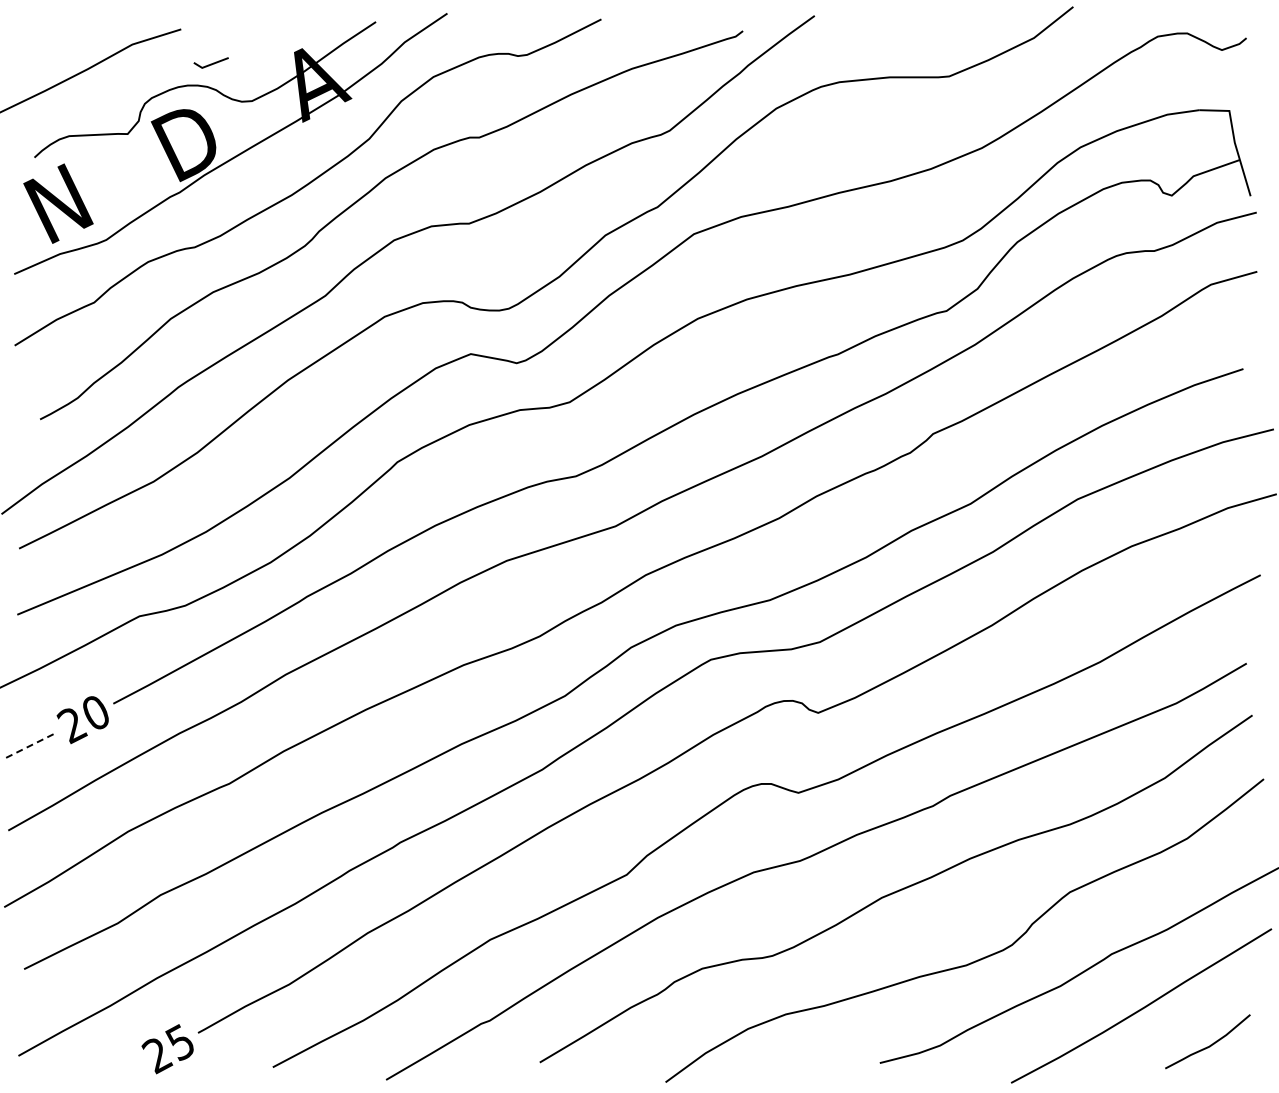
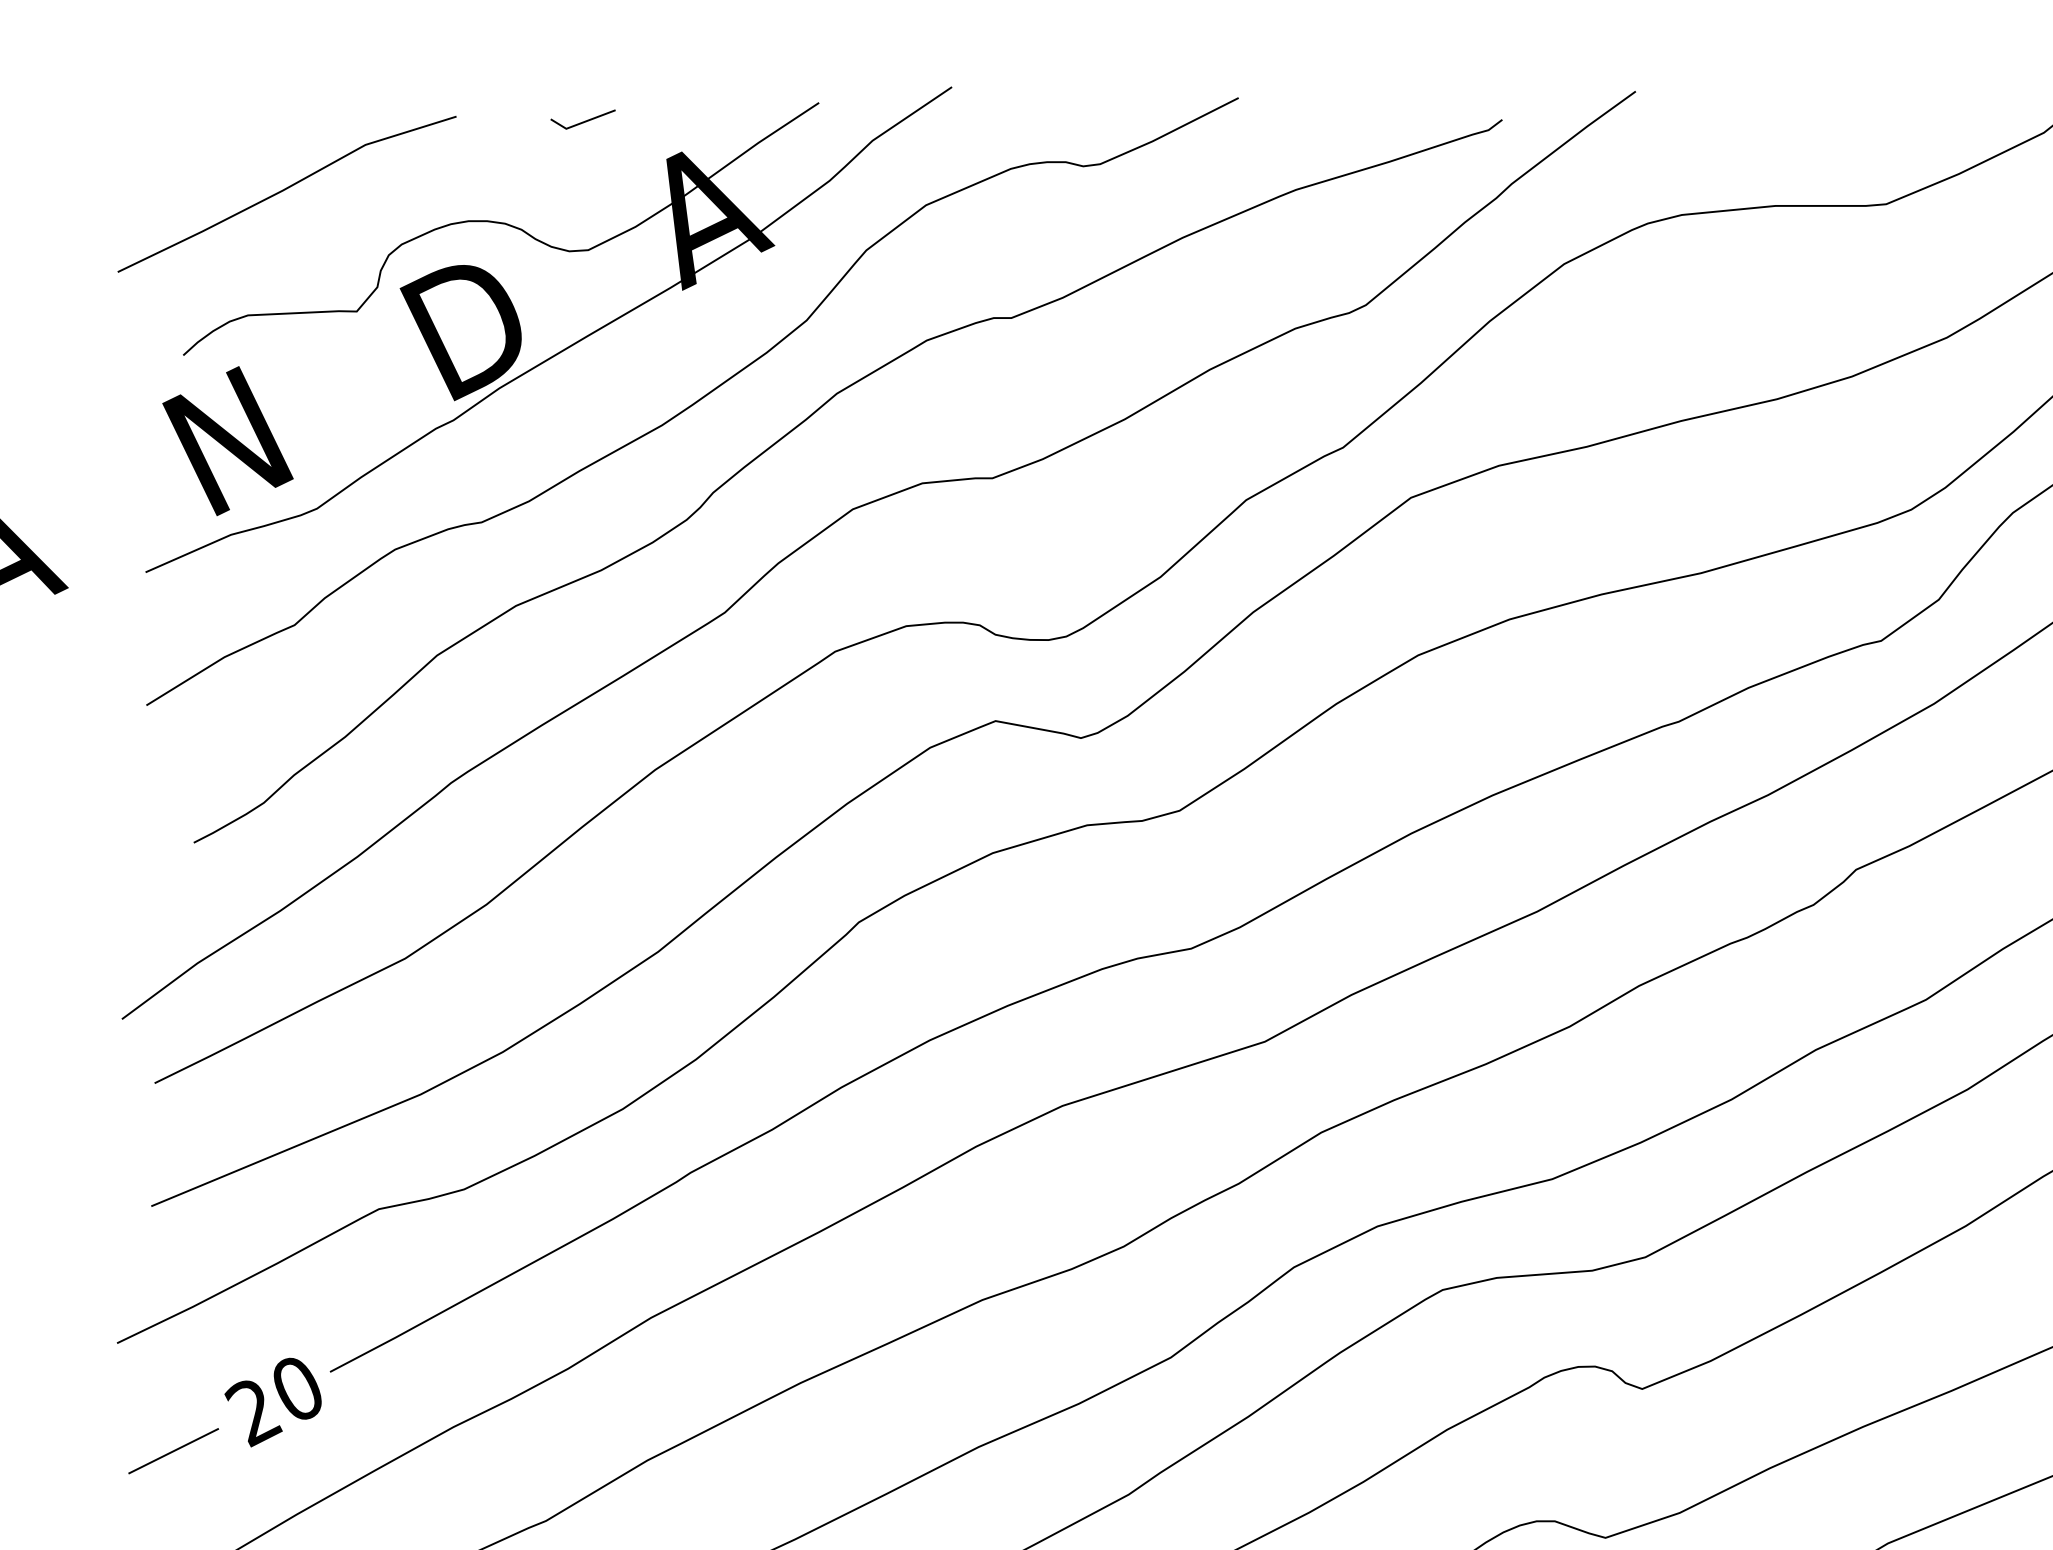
line: (210, 63) -> (581, 120), moved
line: (28, 746) -> (172, 1451), dashed -> solid

